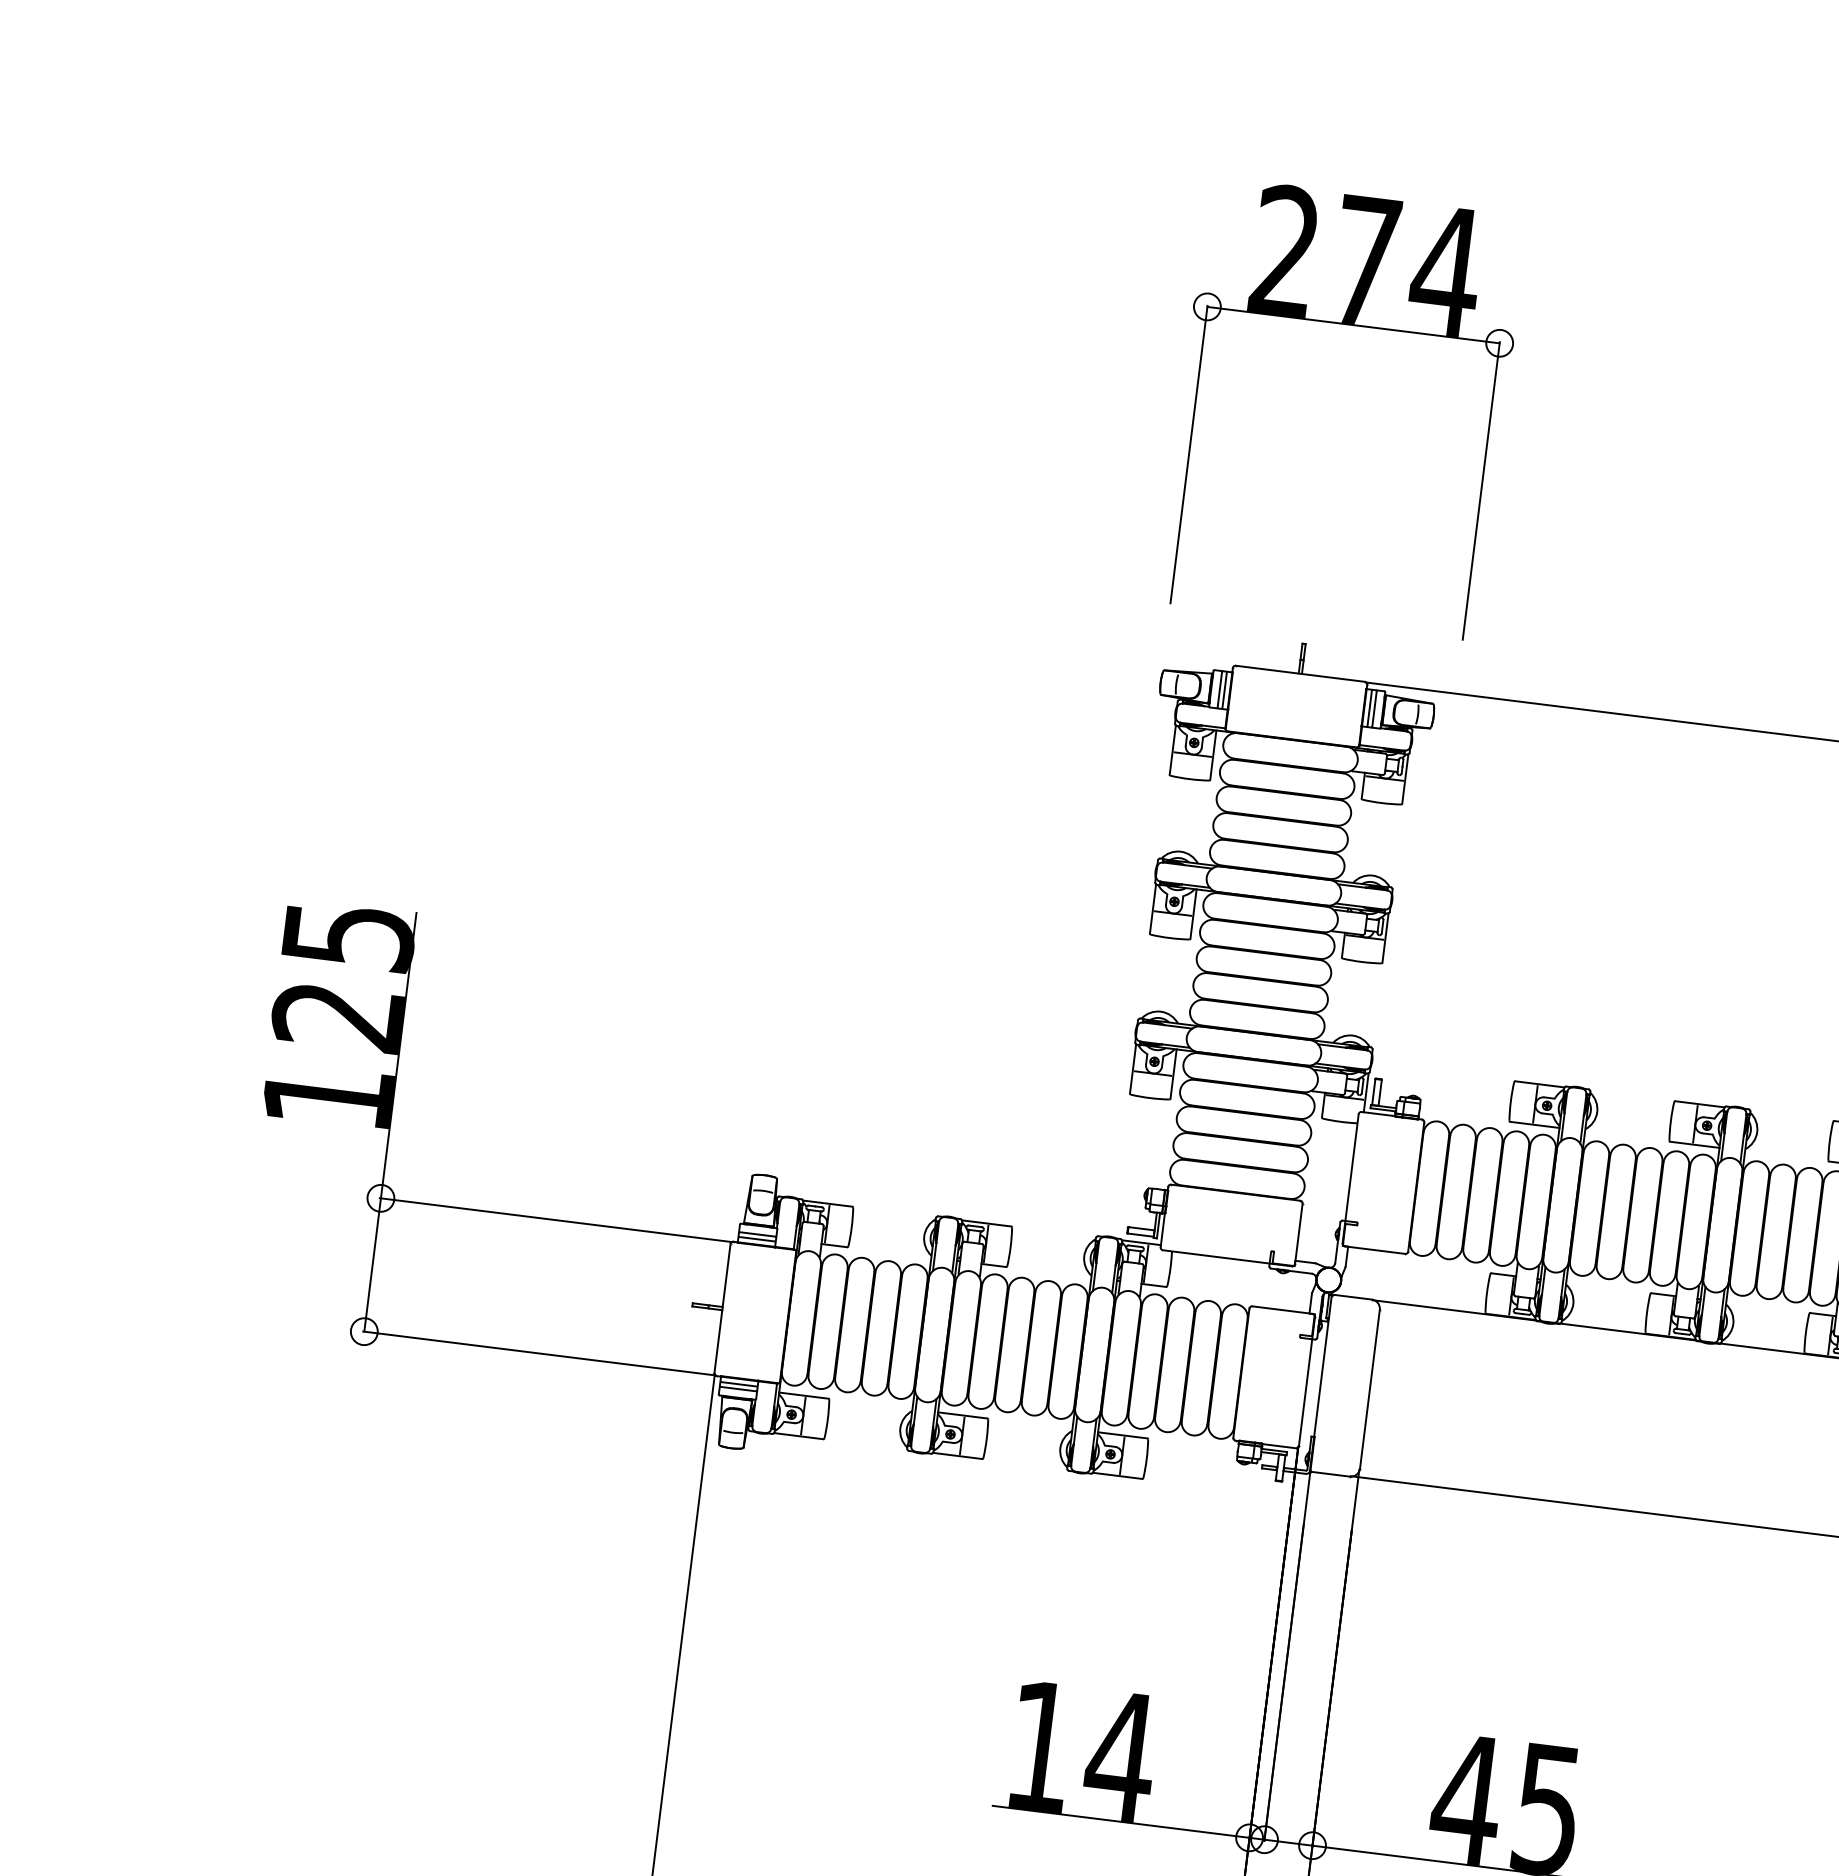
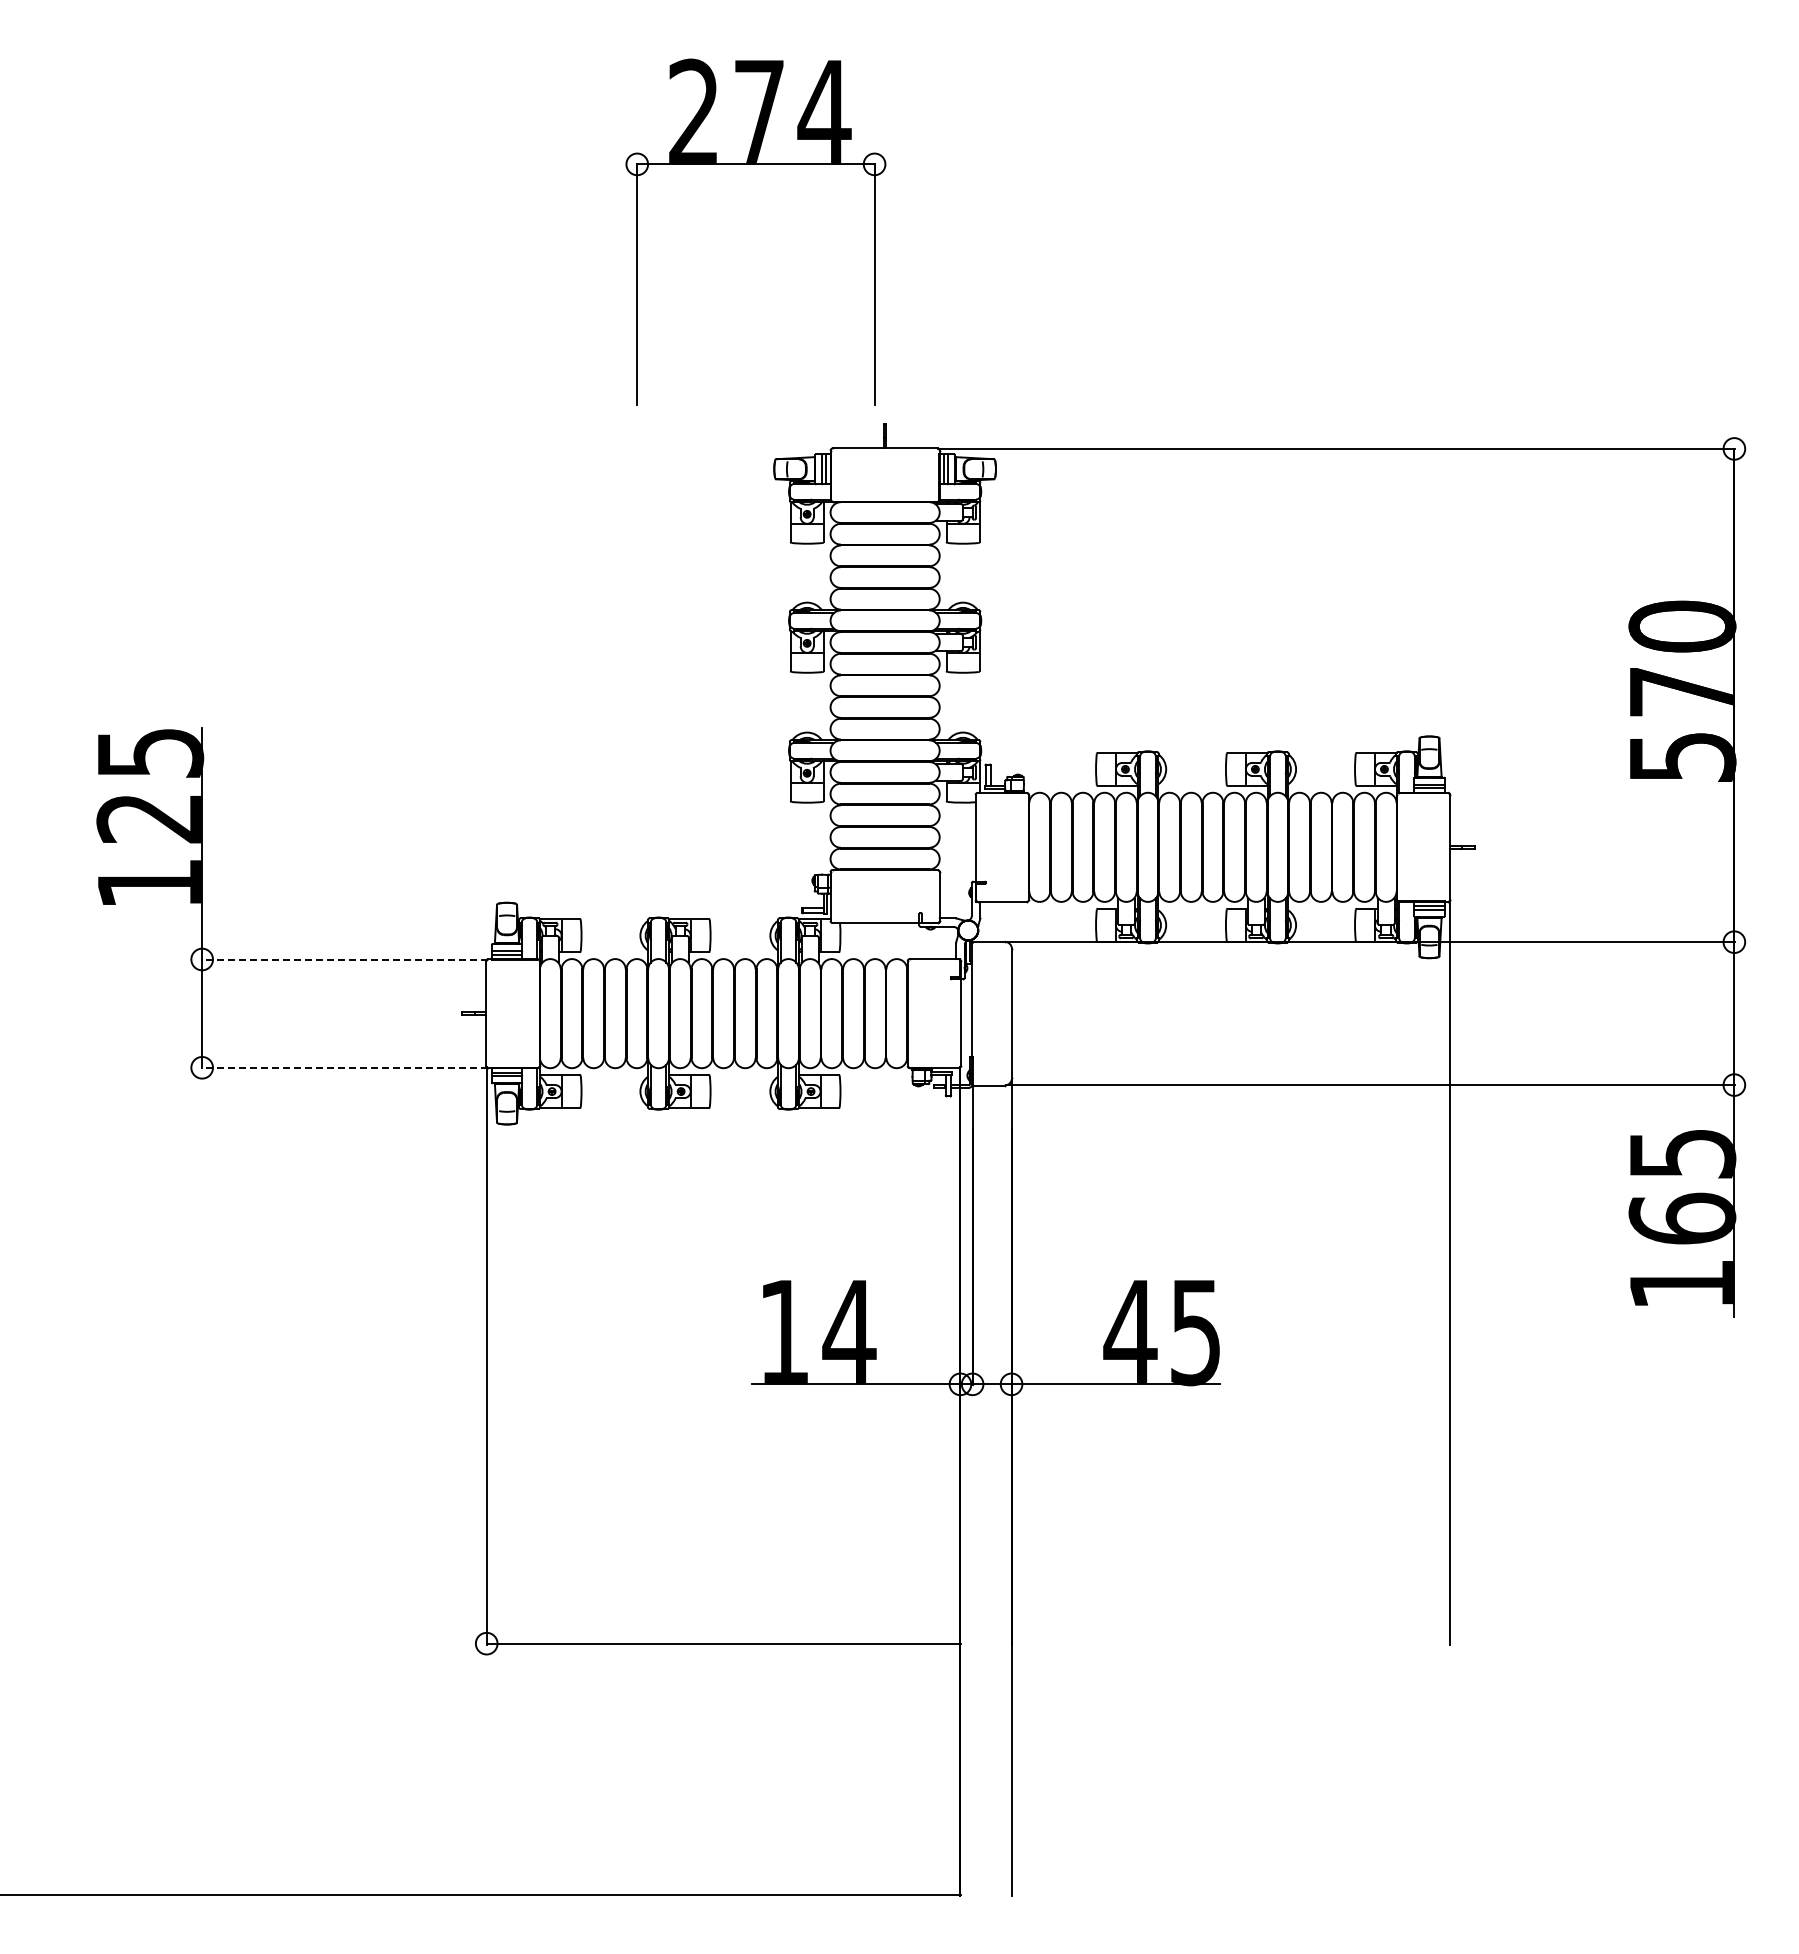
part: (1352, 325) -> (755, 164), moved
line: (554, 1220) -> (343, 959), solid -> dashed
line: (538, 1353) -> (343, 1067), solid -> dashed

